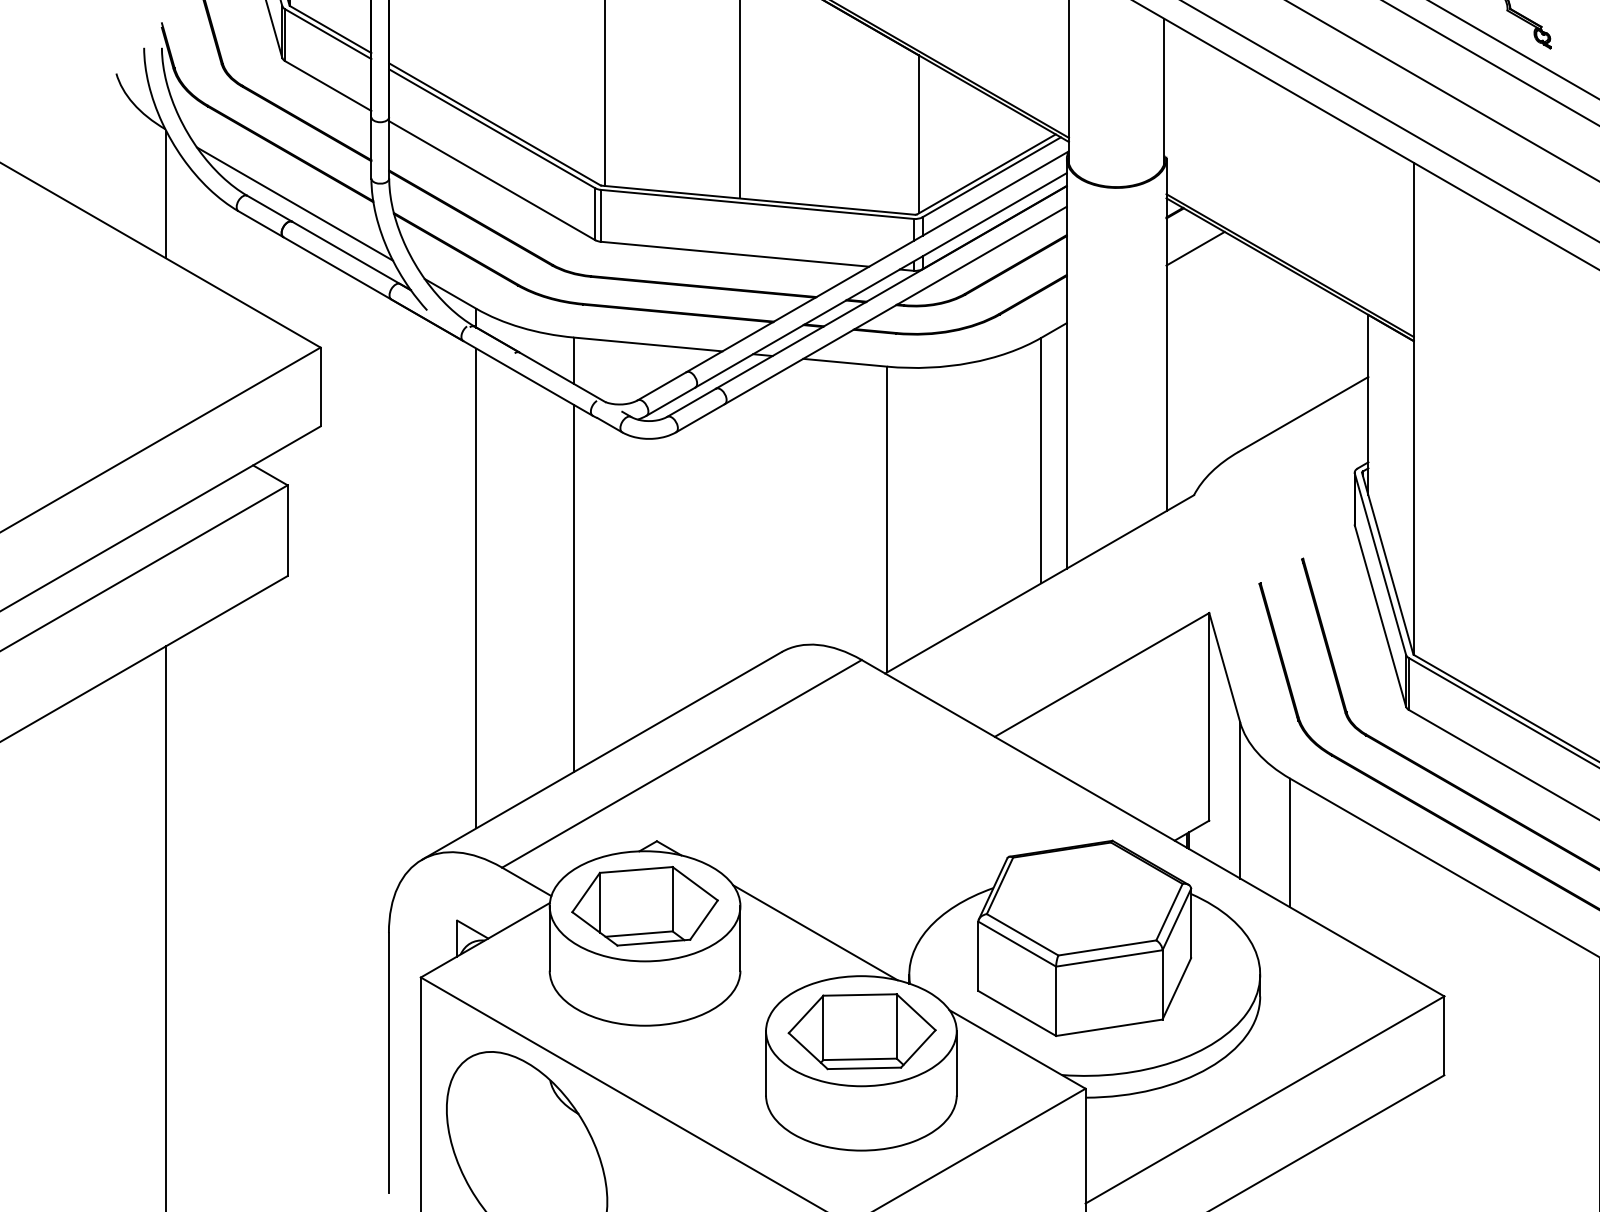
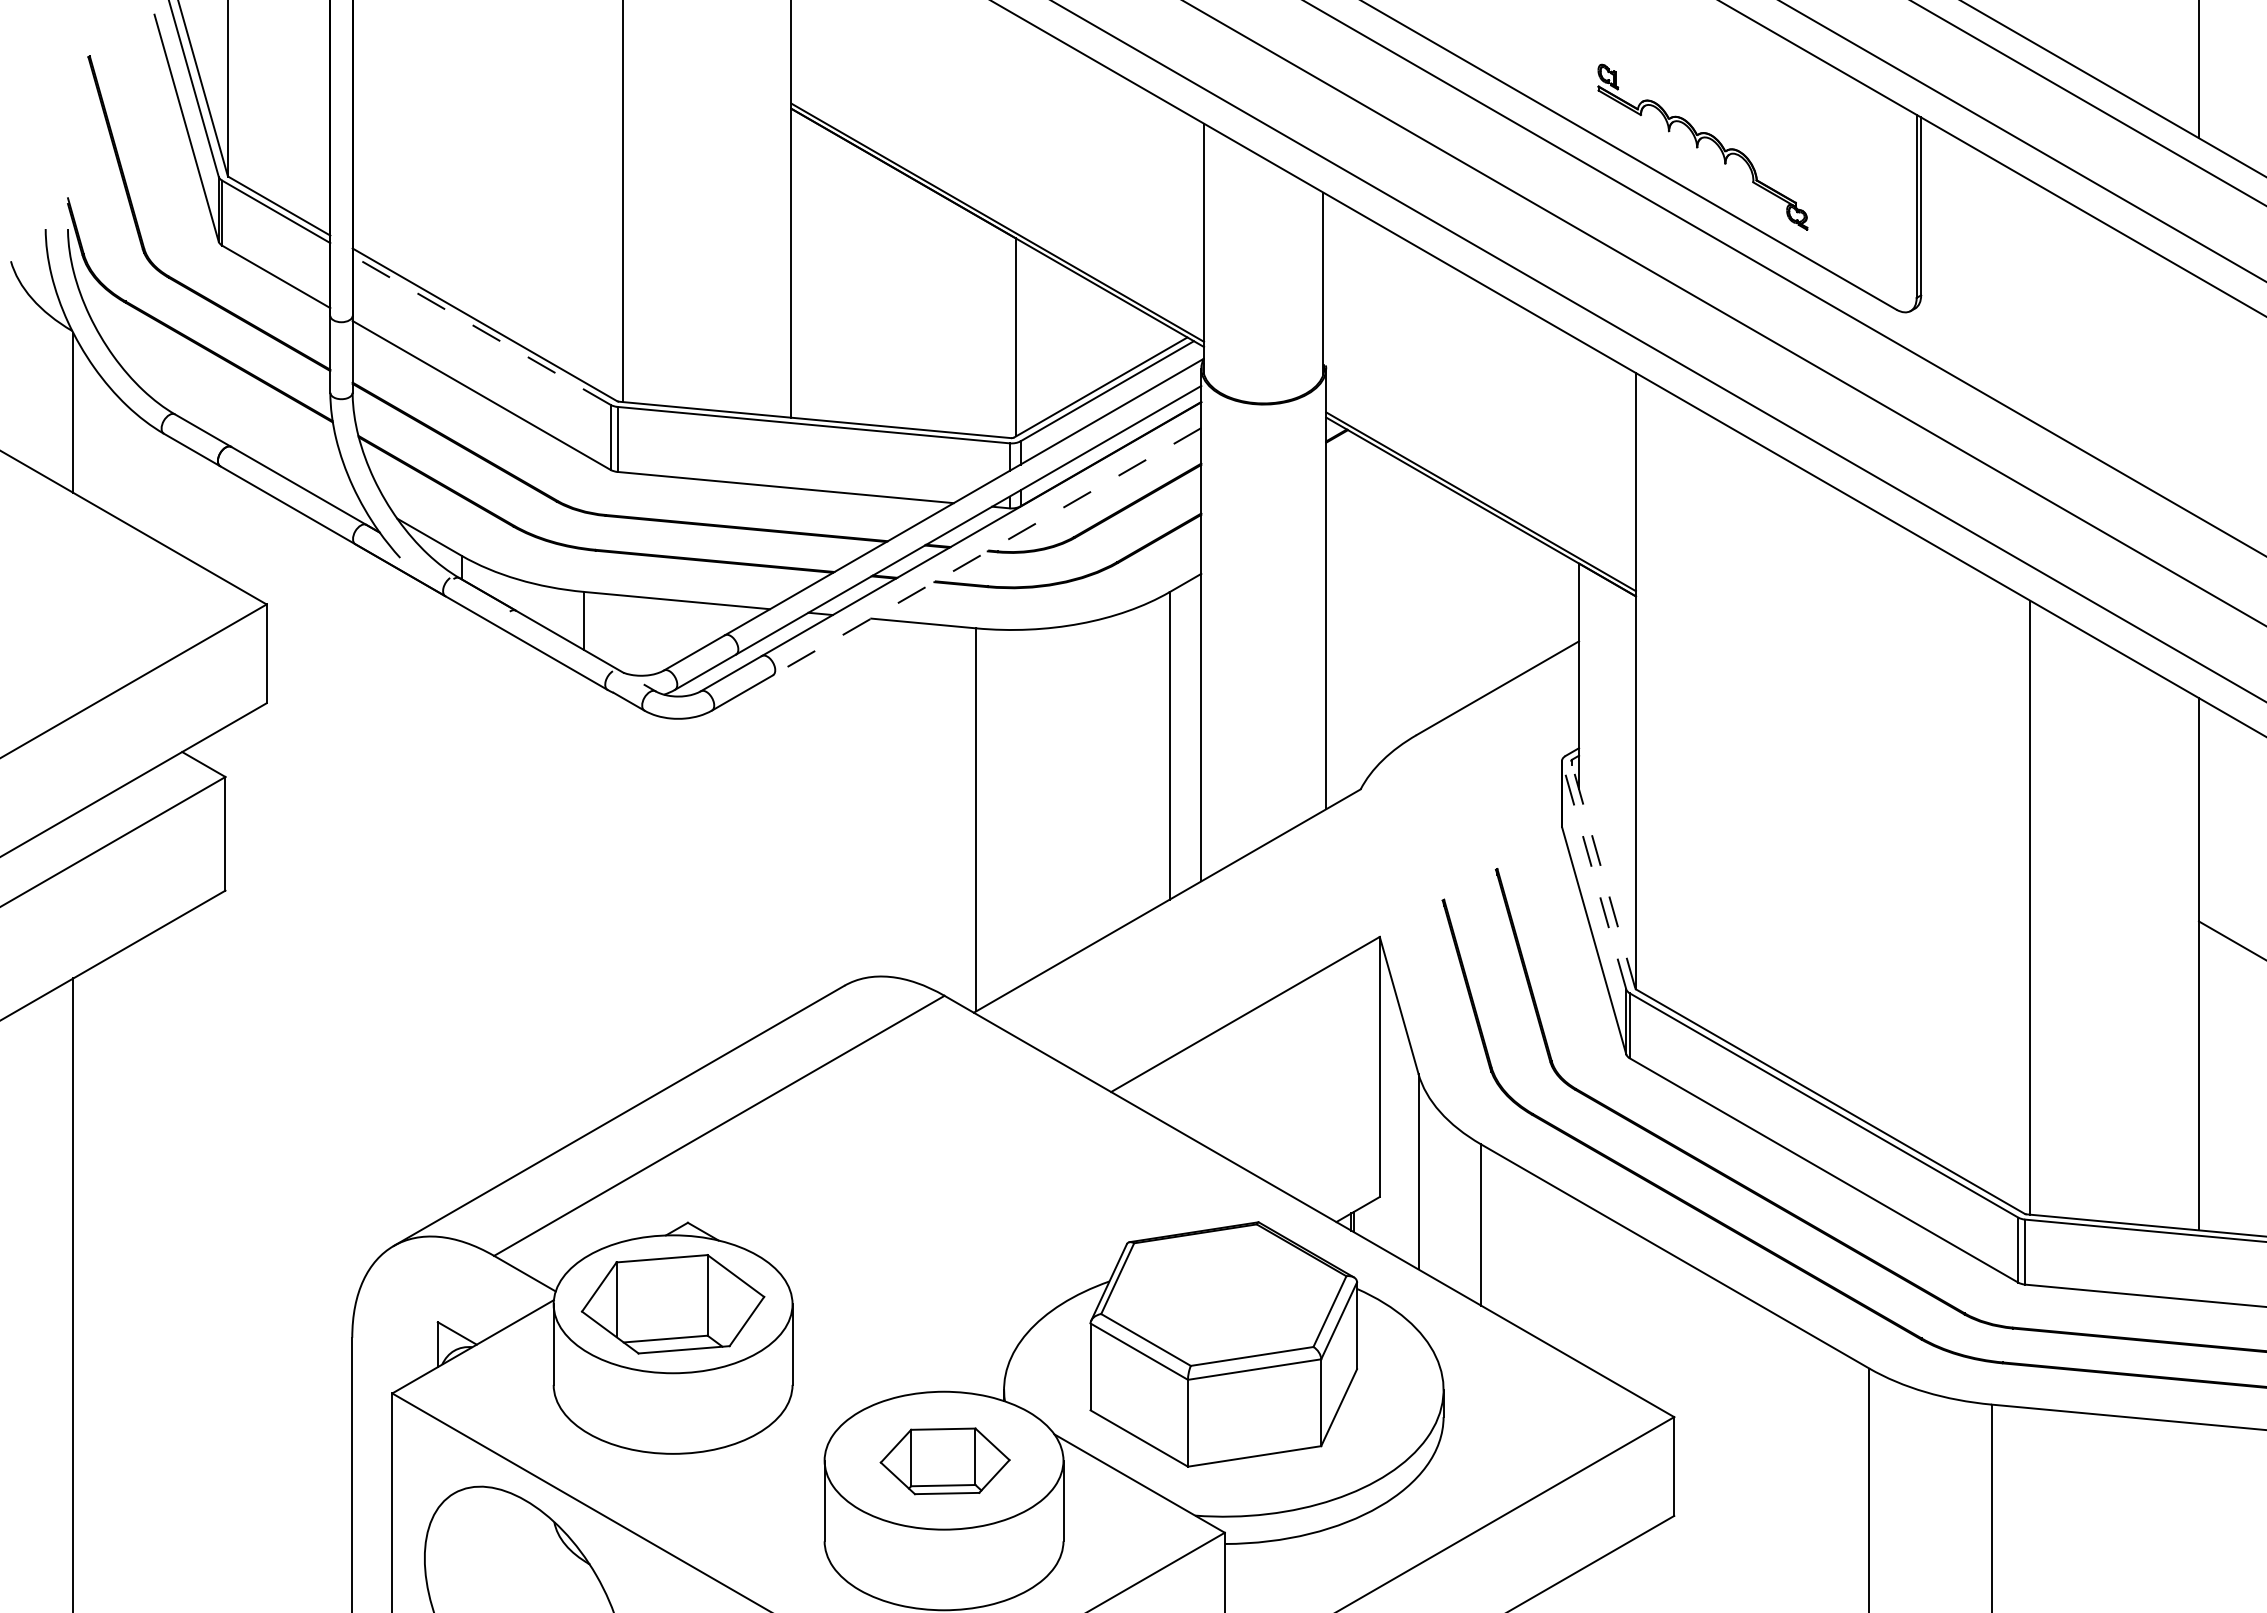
line: (492, 128) -> (481, 330), solid -> dashed
line: (294, 203) -> (234, 424), removed
line: (1195, 248) -> (1362, 480), removed
line: (895, 305) -> (986, 551), solid -> dashed
line: (1380, 563) -> (1594, 875), solid -> dashed
line: (1387, 563) -> (1603, 874), solid -> dashed
line: (476, 587) -> (461, 905), removed
line: (574, 588) -> (584, 906), removed
line: (815, 932) -> (886, 1336), removed
part: (862, 1031) -> (945, 1461), size x0.7

